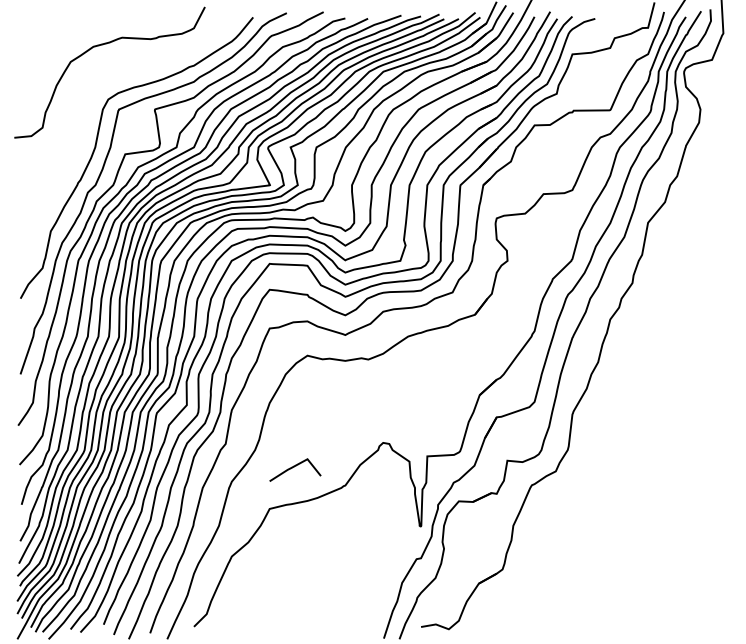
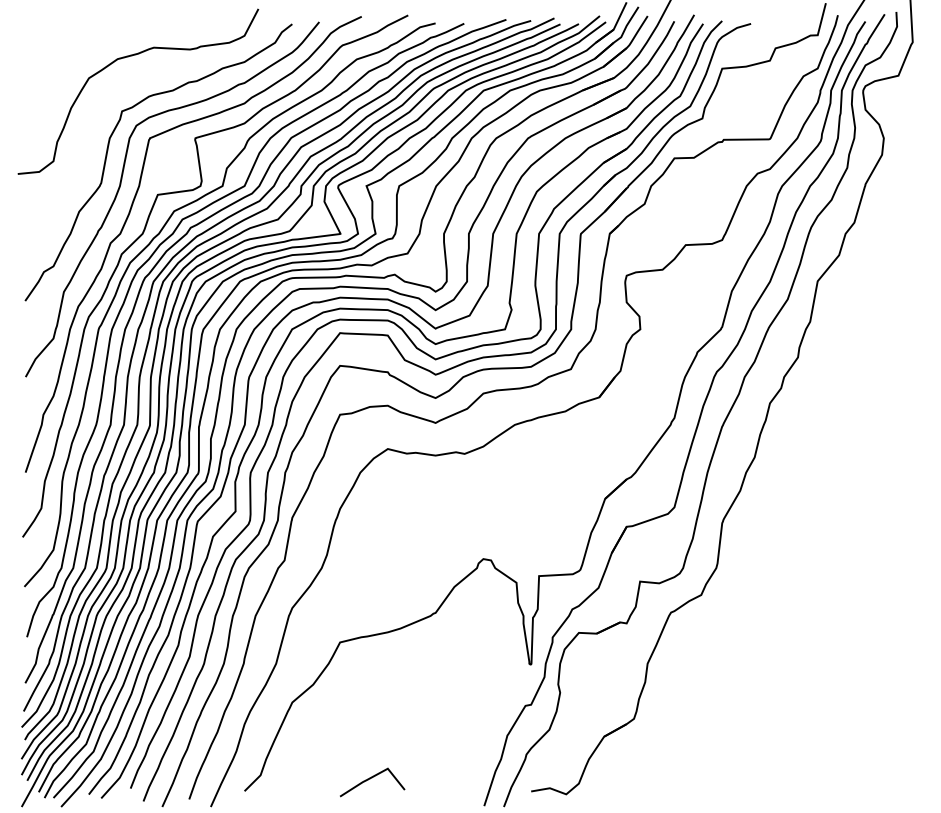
curve: (86, 119) -> (108, 151), added
line: (293, 467) -> (370, 779), moved

